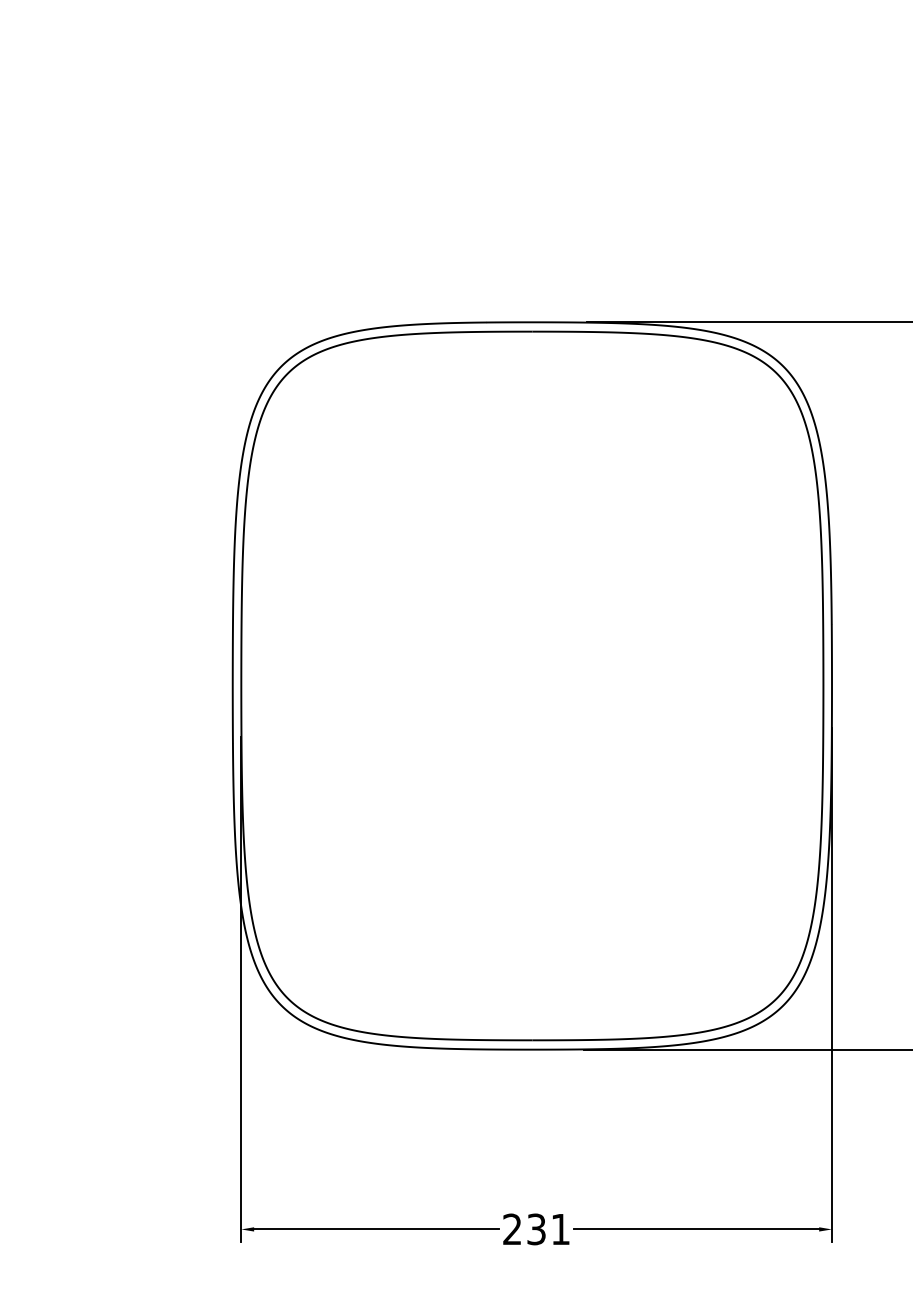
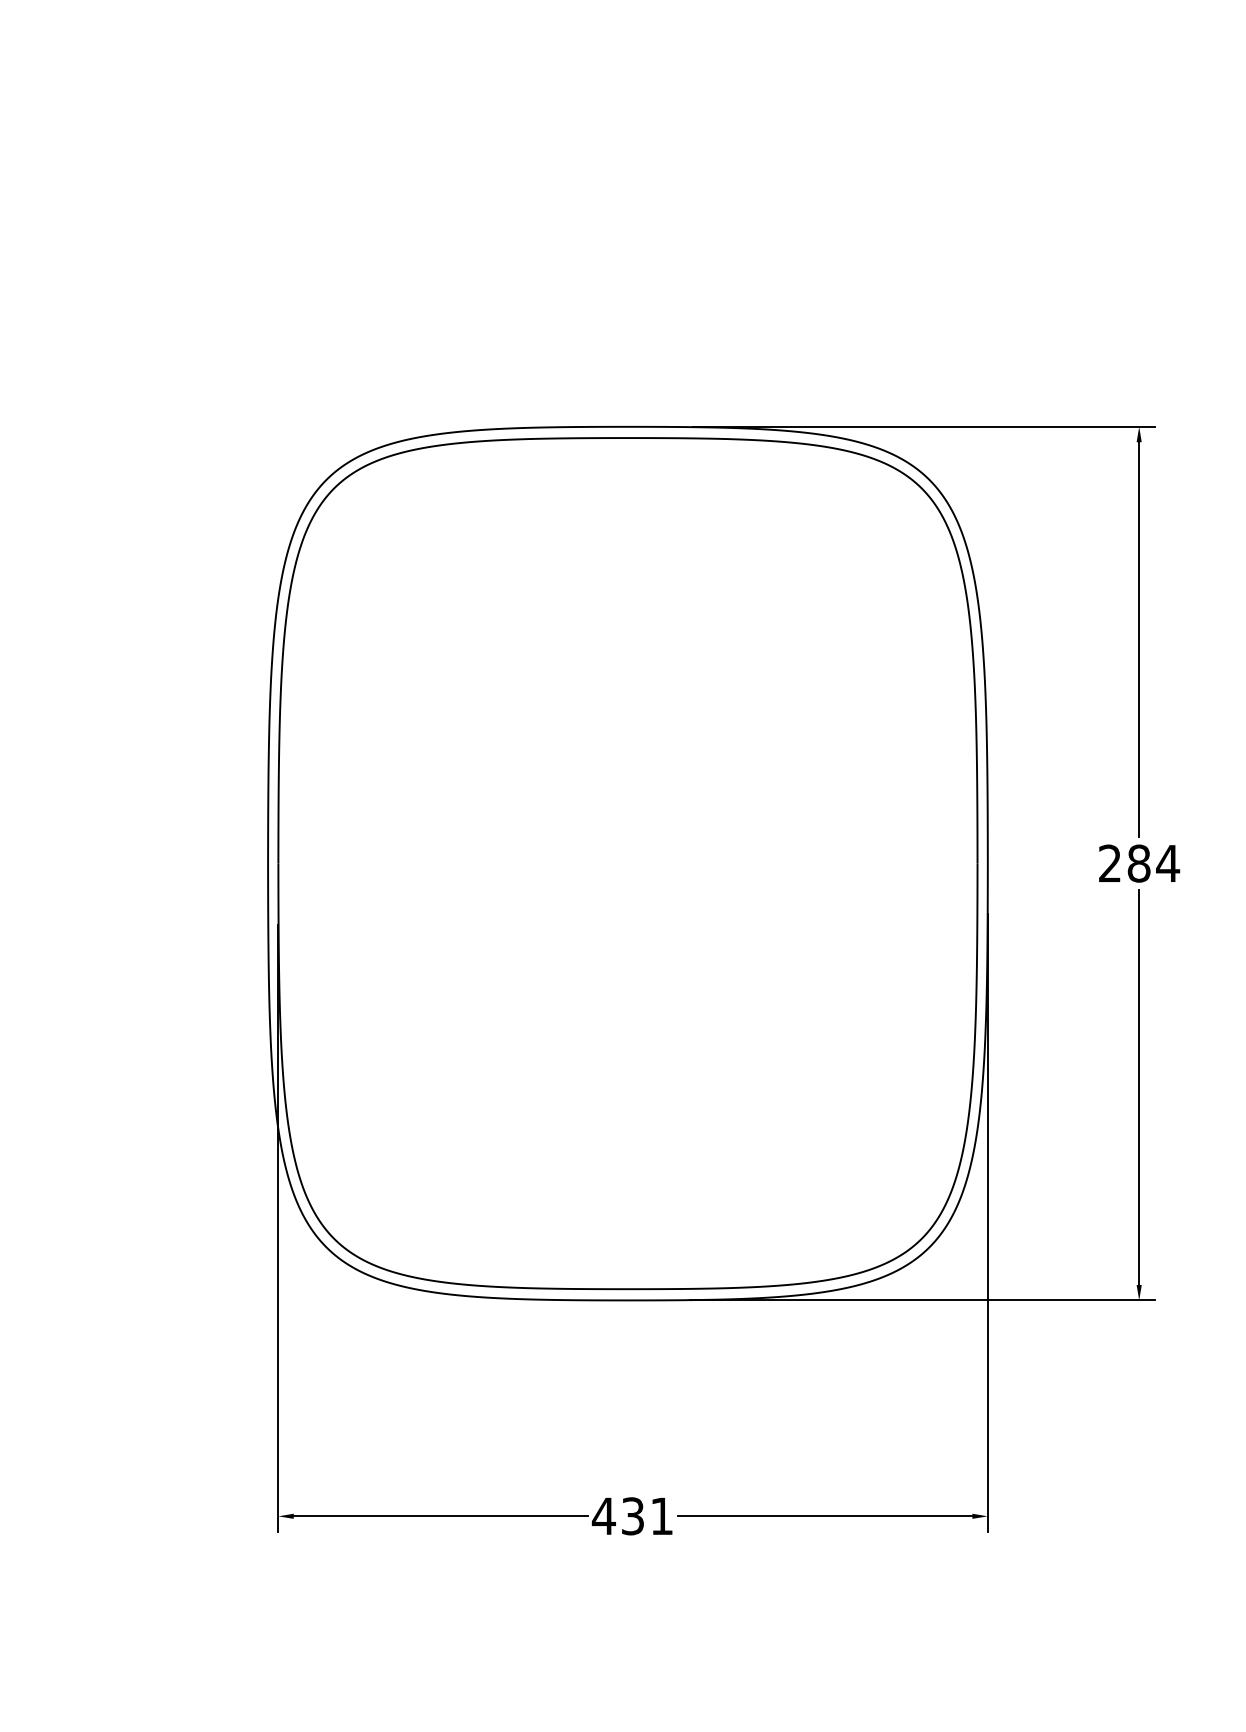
text: (512, 1228) -> (603, 1515), 231 -> 431

